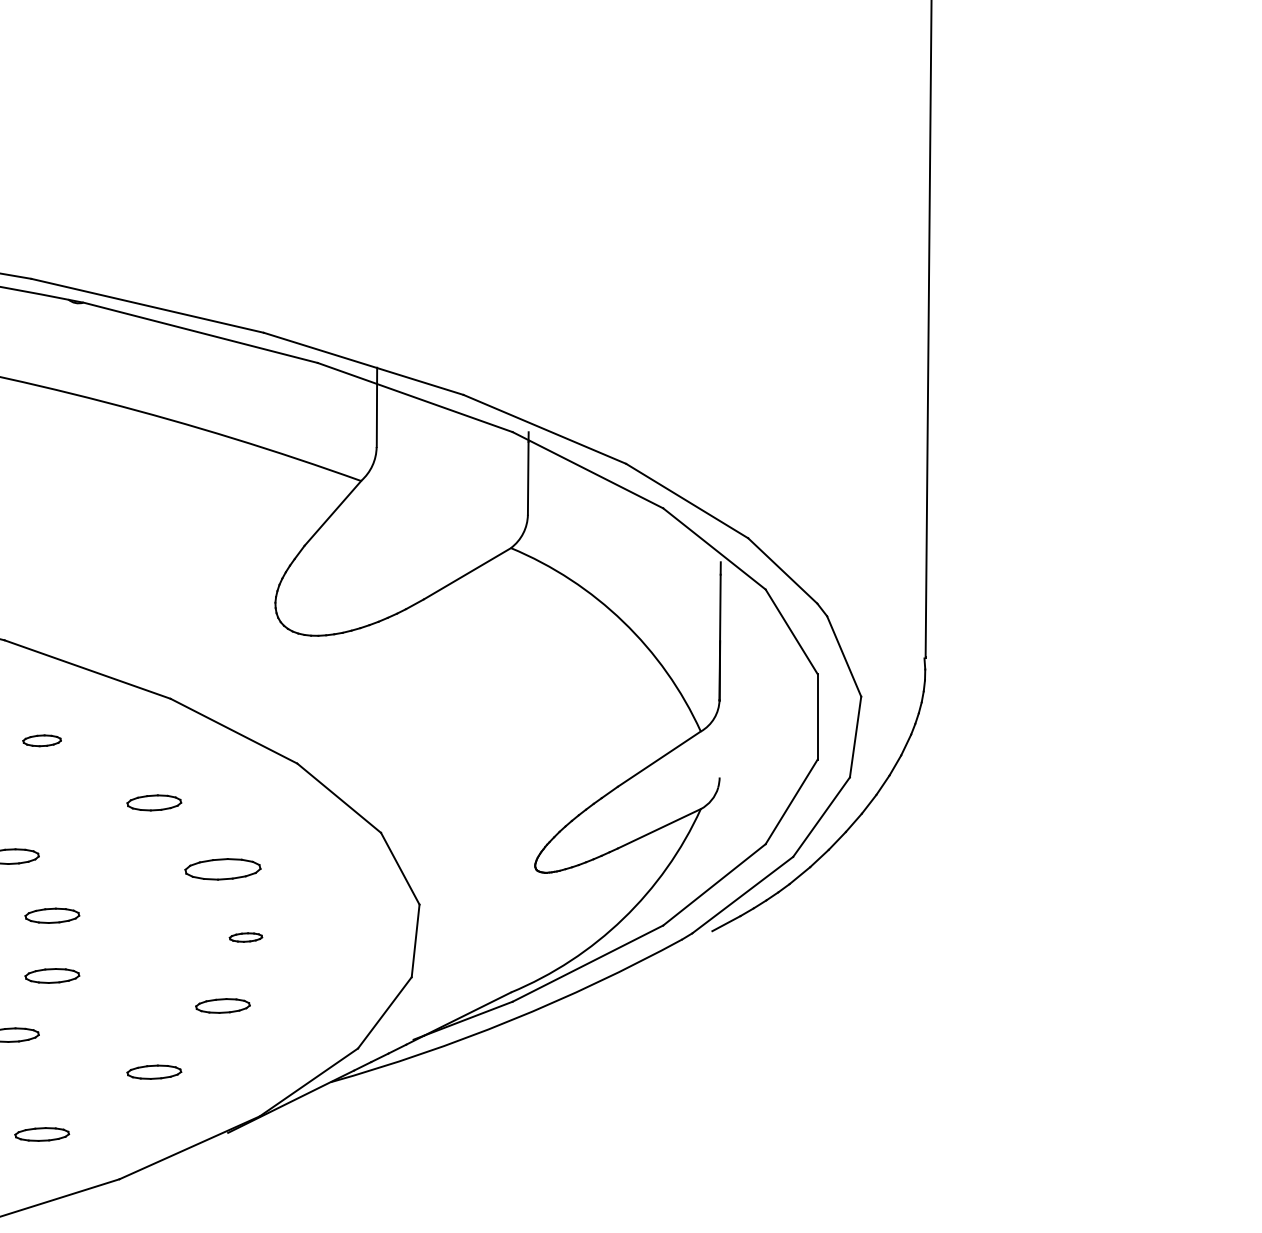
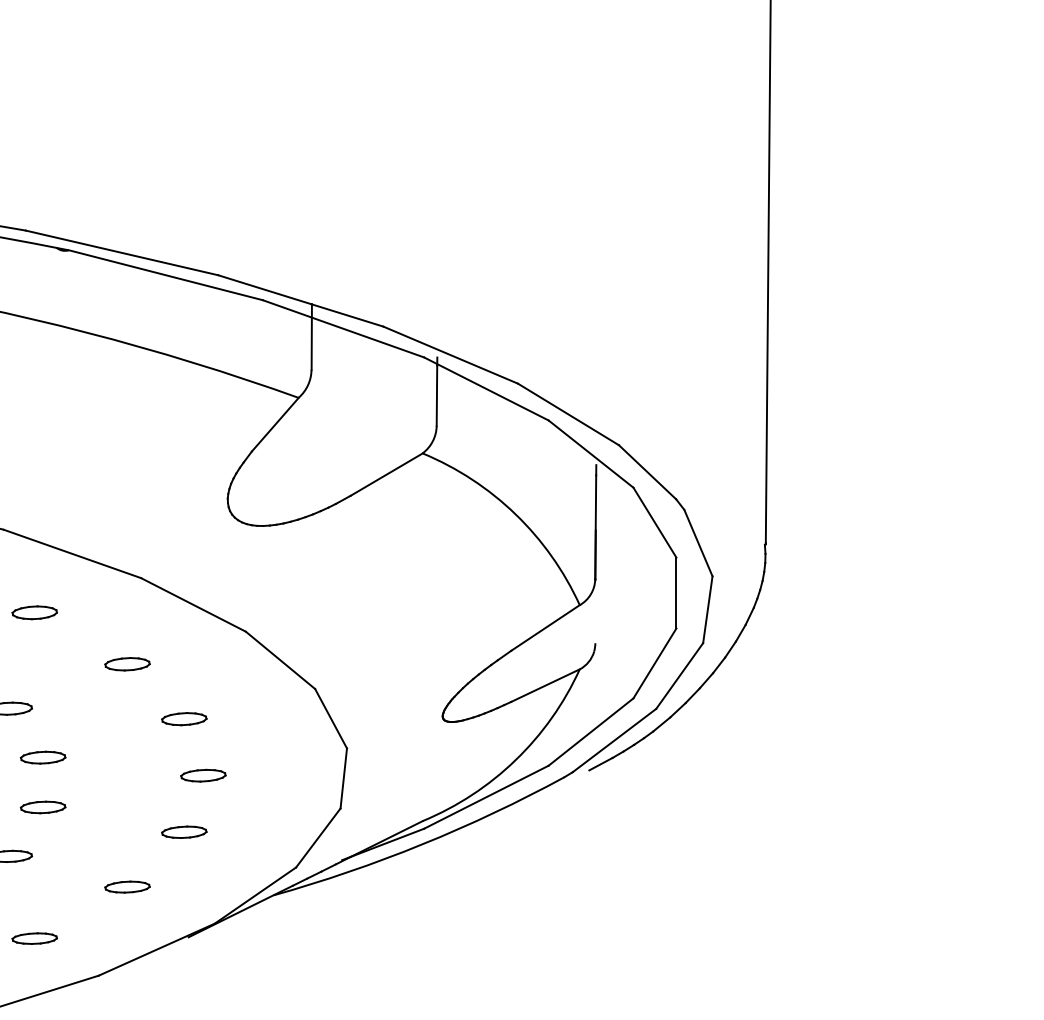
part: (41, 740) -> (34, 612), size x1.43
part: (222, 868) -> (183, 718), size x0.71
part: (245, 937) -> (202, 775), size x1.67

